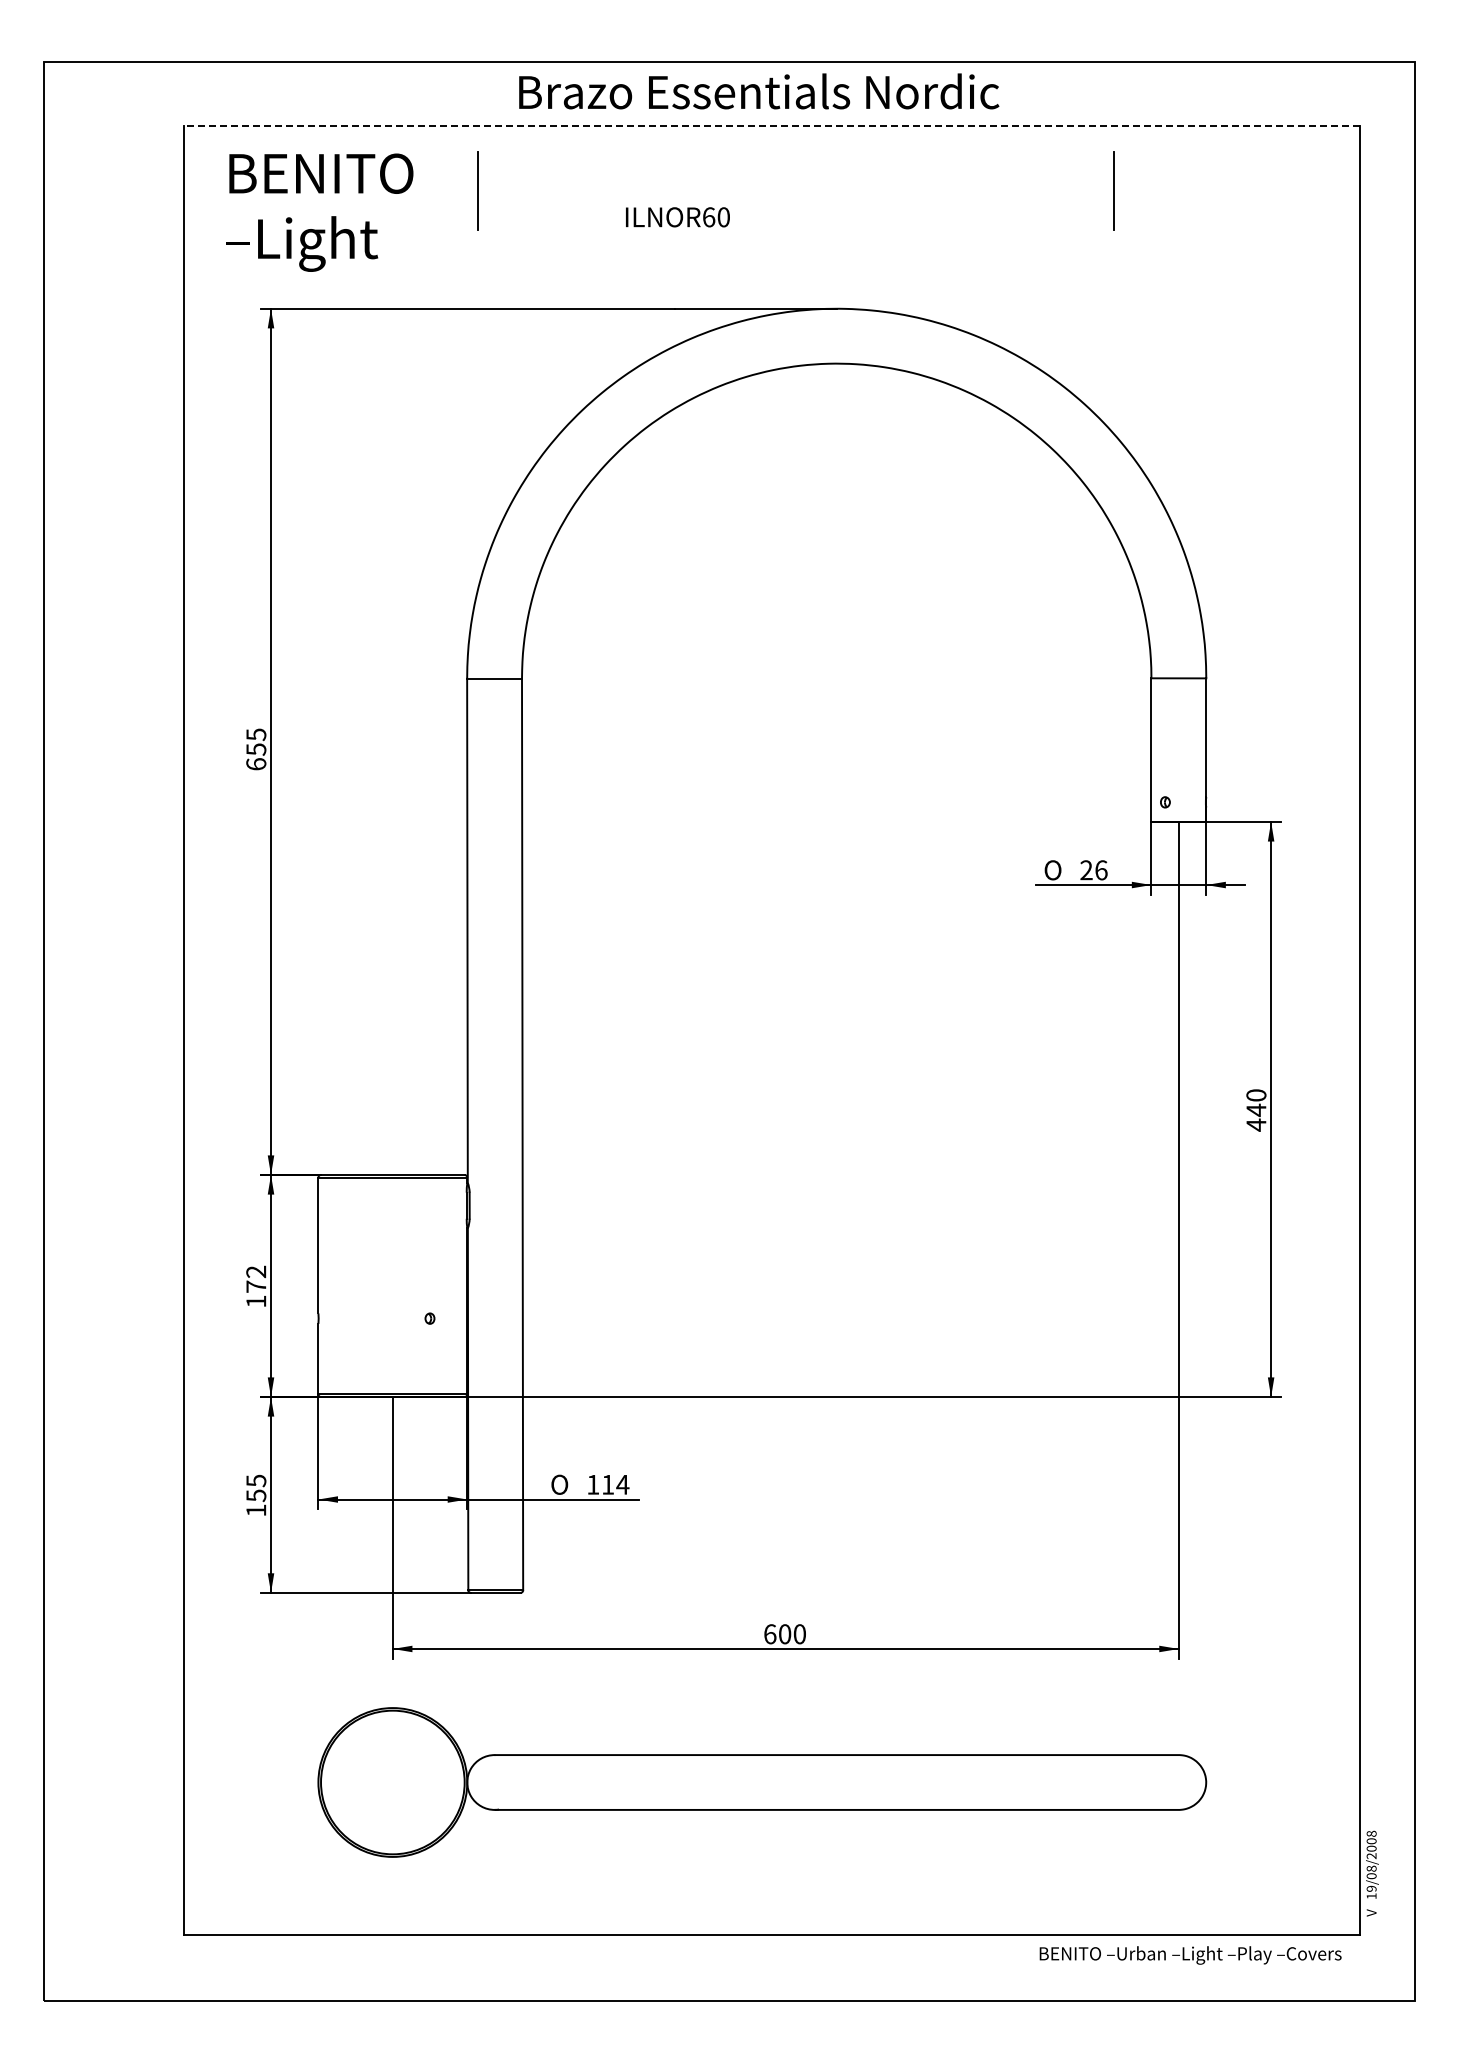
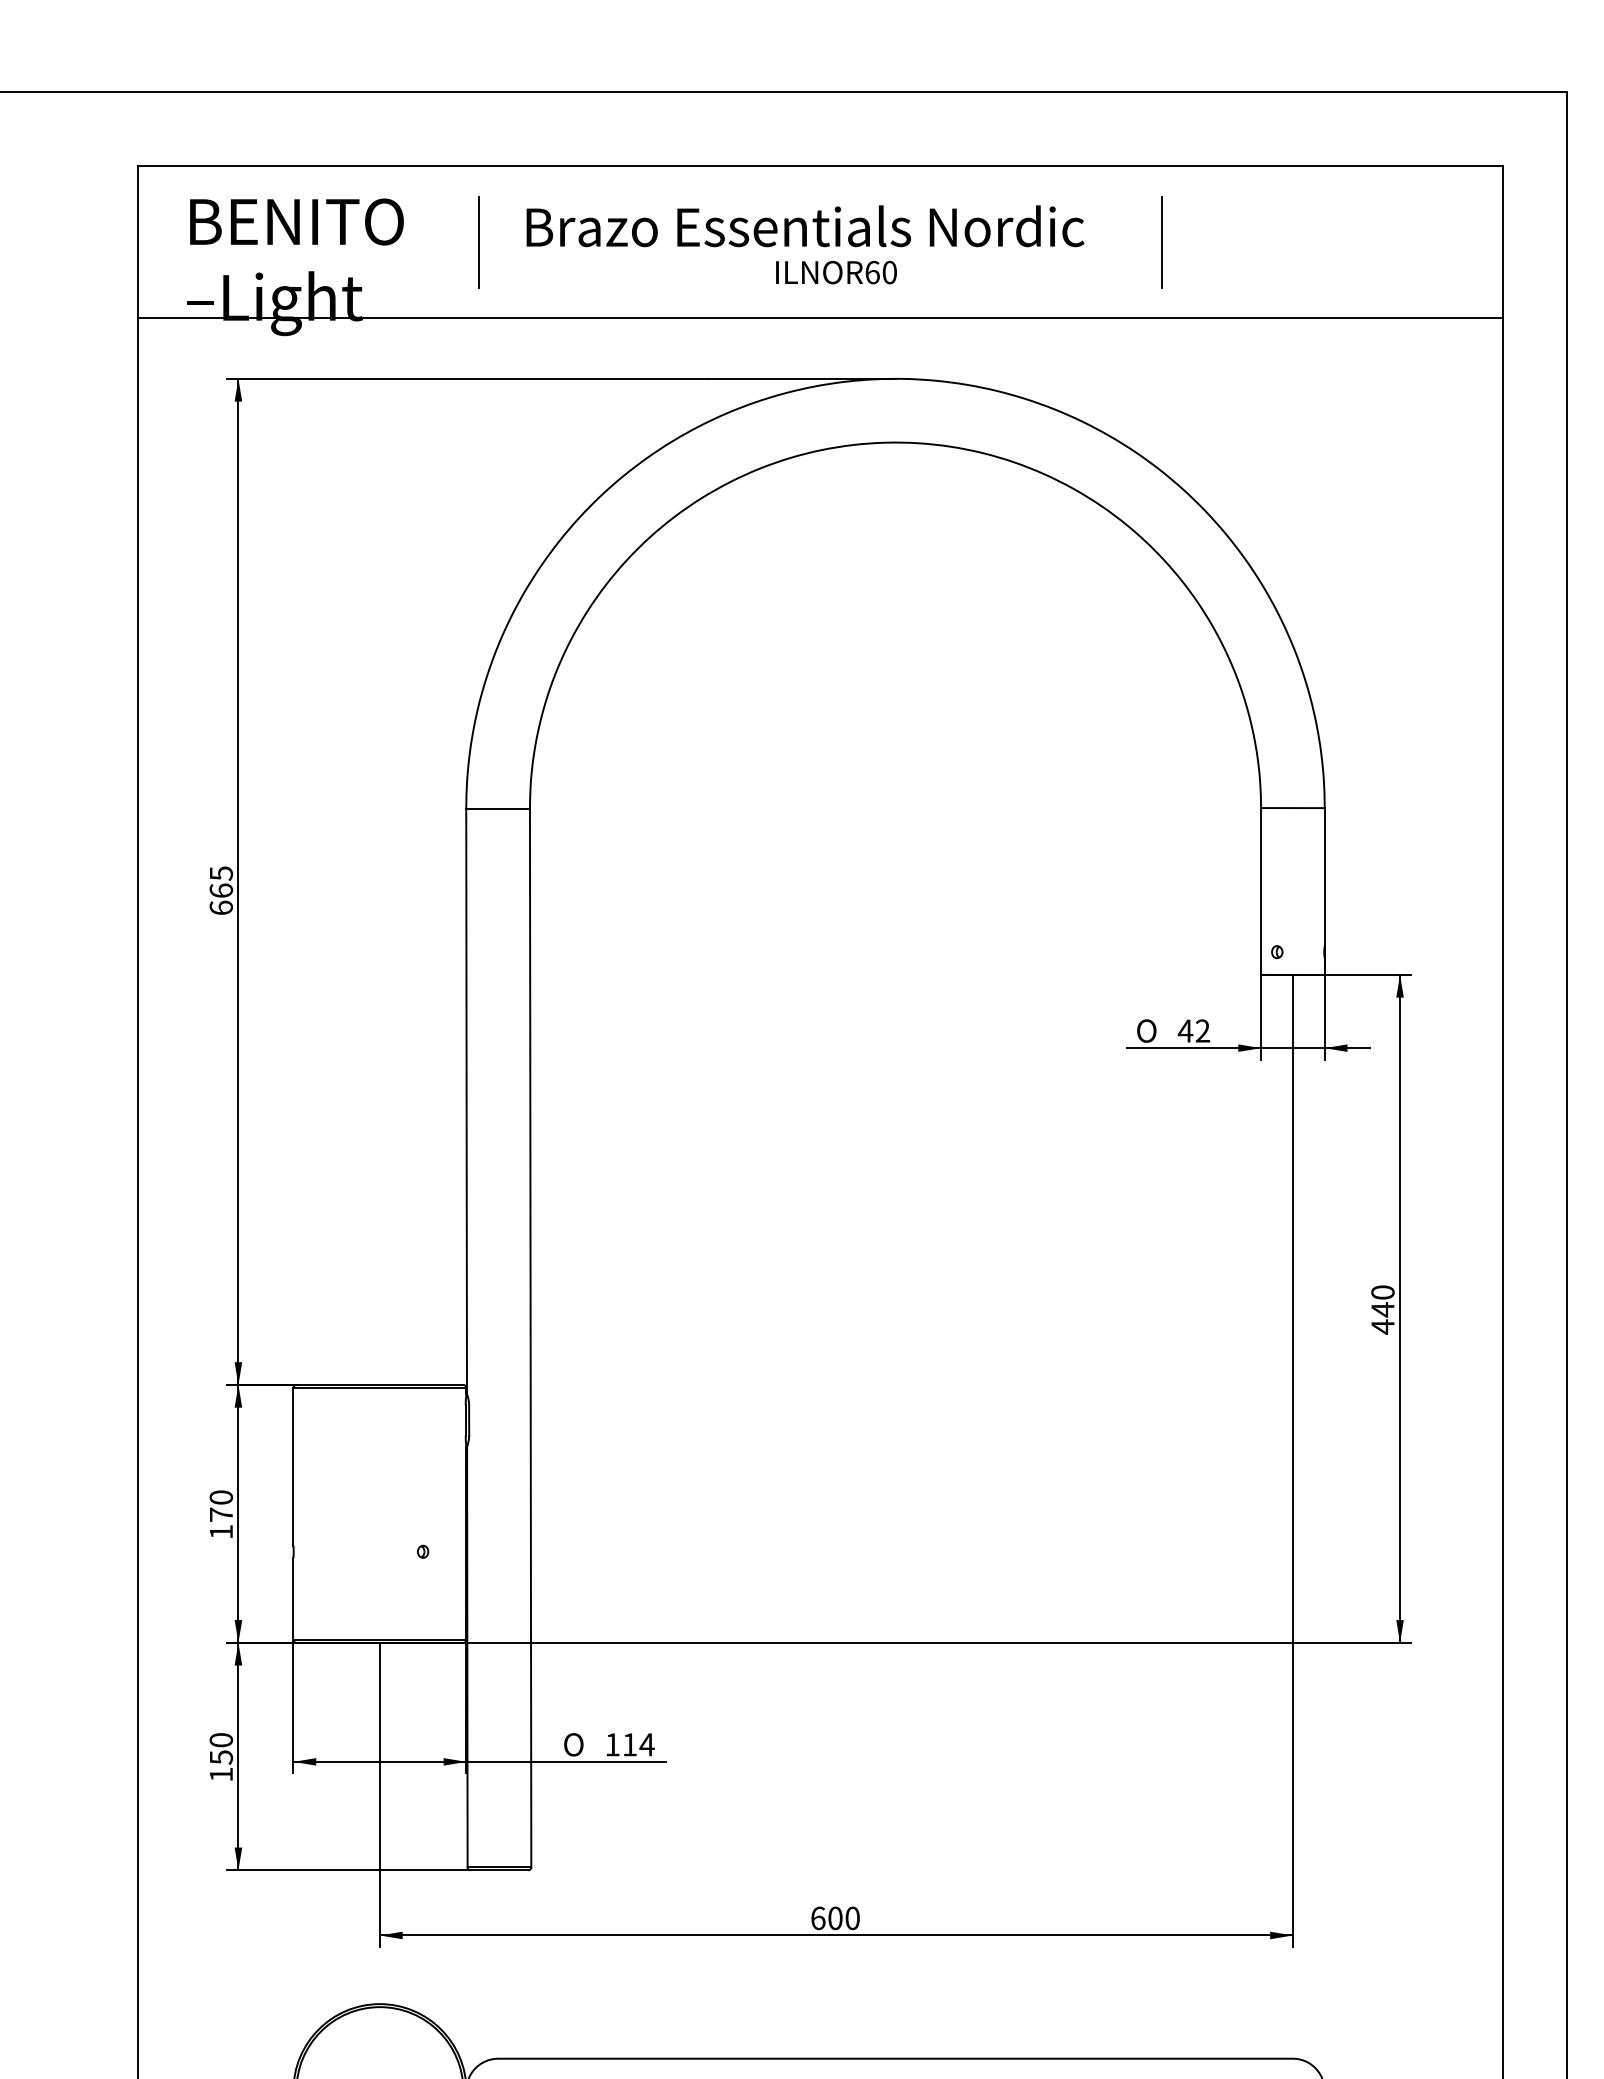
text: (759, 91) -> (805, 226), moved
line: (772, 125) -> (820, 165), dashed -> solid
line: (1113, 190) -> (1161, 241), moved
text: (677, 217) -> (836, 272), moved
line: (771, 256) -> (819, 318), added
text: (256, 749) -> (221, 890), 655 -> 665
text: (1093, 870) -> (1193, 1031), 26 -> 42
text: (256, 1271) -> (221, 1497), 172 -> 170
text: (256, 1480) -> (221, 1739), 155 -> 150

